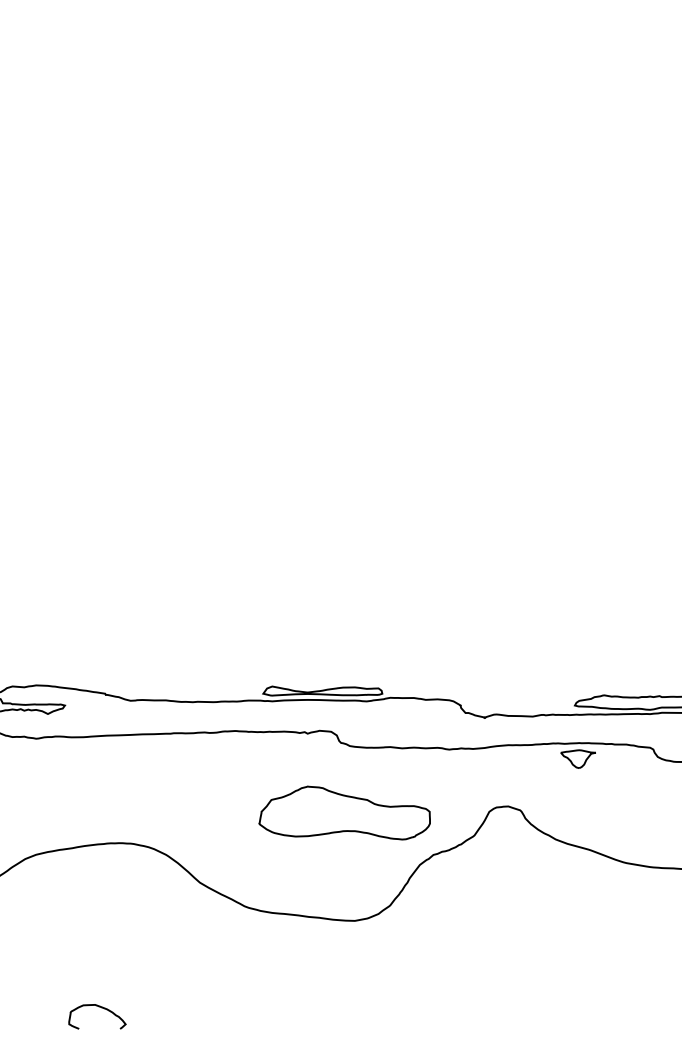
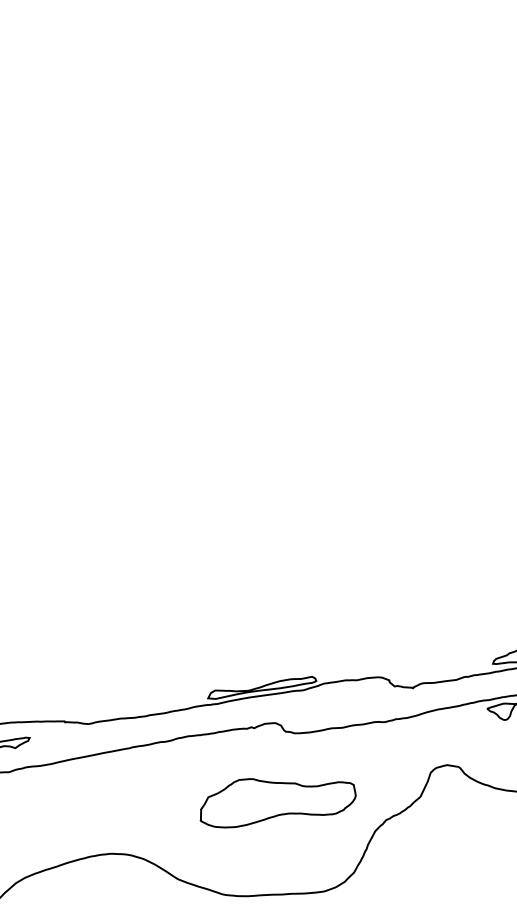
part: (344, 812) -> (276, 798), moved

